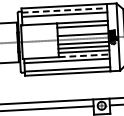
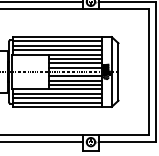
line: (65, 10) -> (58, 41), dashed -> solid
line: (64, 19) -> (57, 50), added
line: (82, 30) -> (75, 63), added
line: (85, 55) -> (76, 89), dashed -> solid
line: (67, 65) -> (57, 98), added

